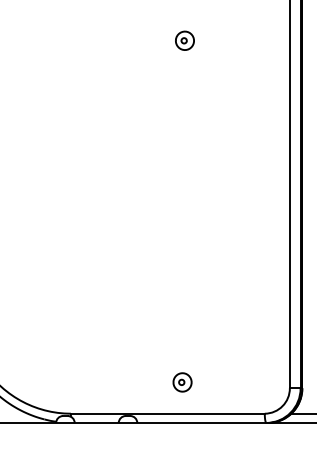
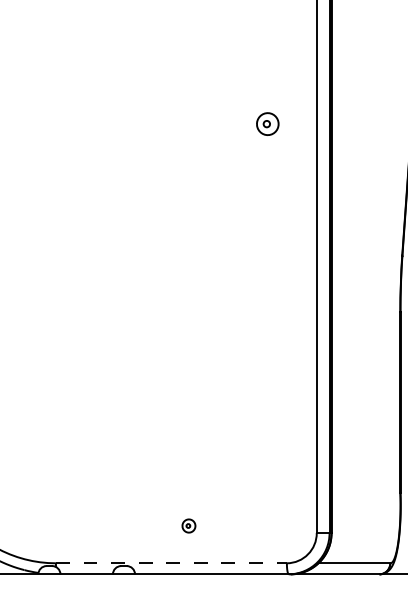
part: (184, 40) -> (267, 123), moved
part: (182, 381) -> (188, 525), size x0.6
line: (167, 413) -> (171, 563), solid -> dashed

